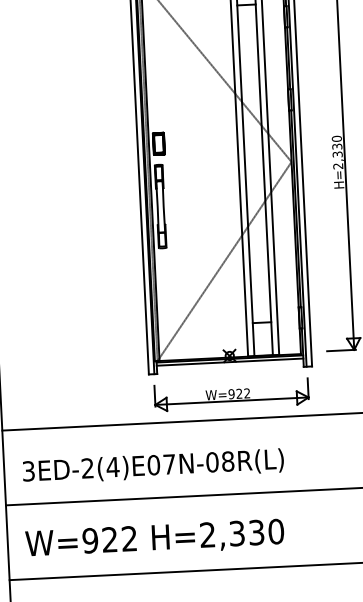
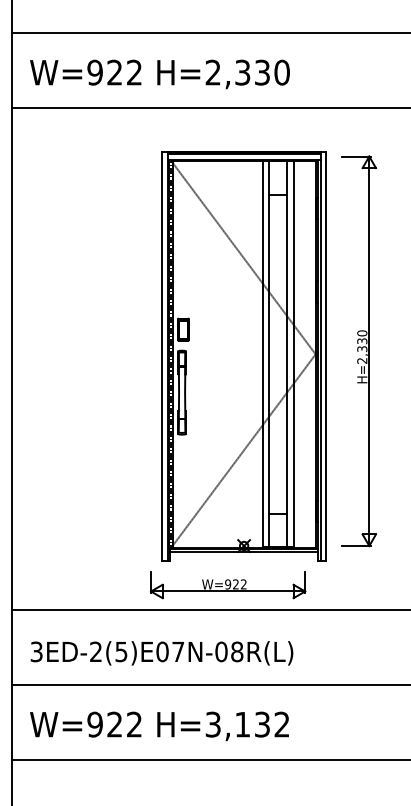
part: (231, 395) -> (227, 585), moved
text: (112, 466) -> (120, 651), 3ED-2(4)E07N-08R(L) -> 3ED-2(5)E07N-08R(L)
text: (241, 533) -> (247, 724), H=2,330 -> H=3,132

